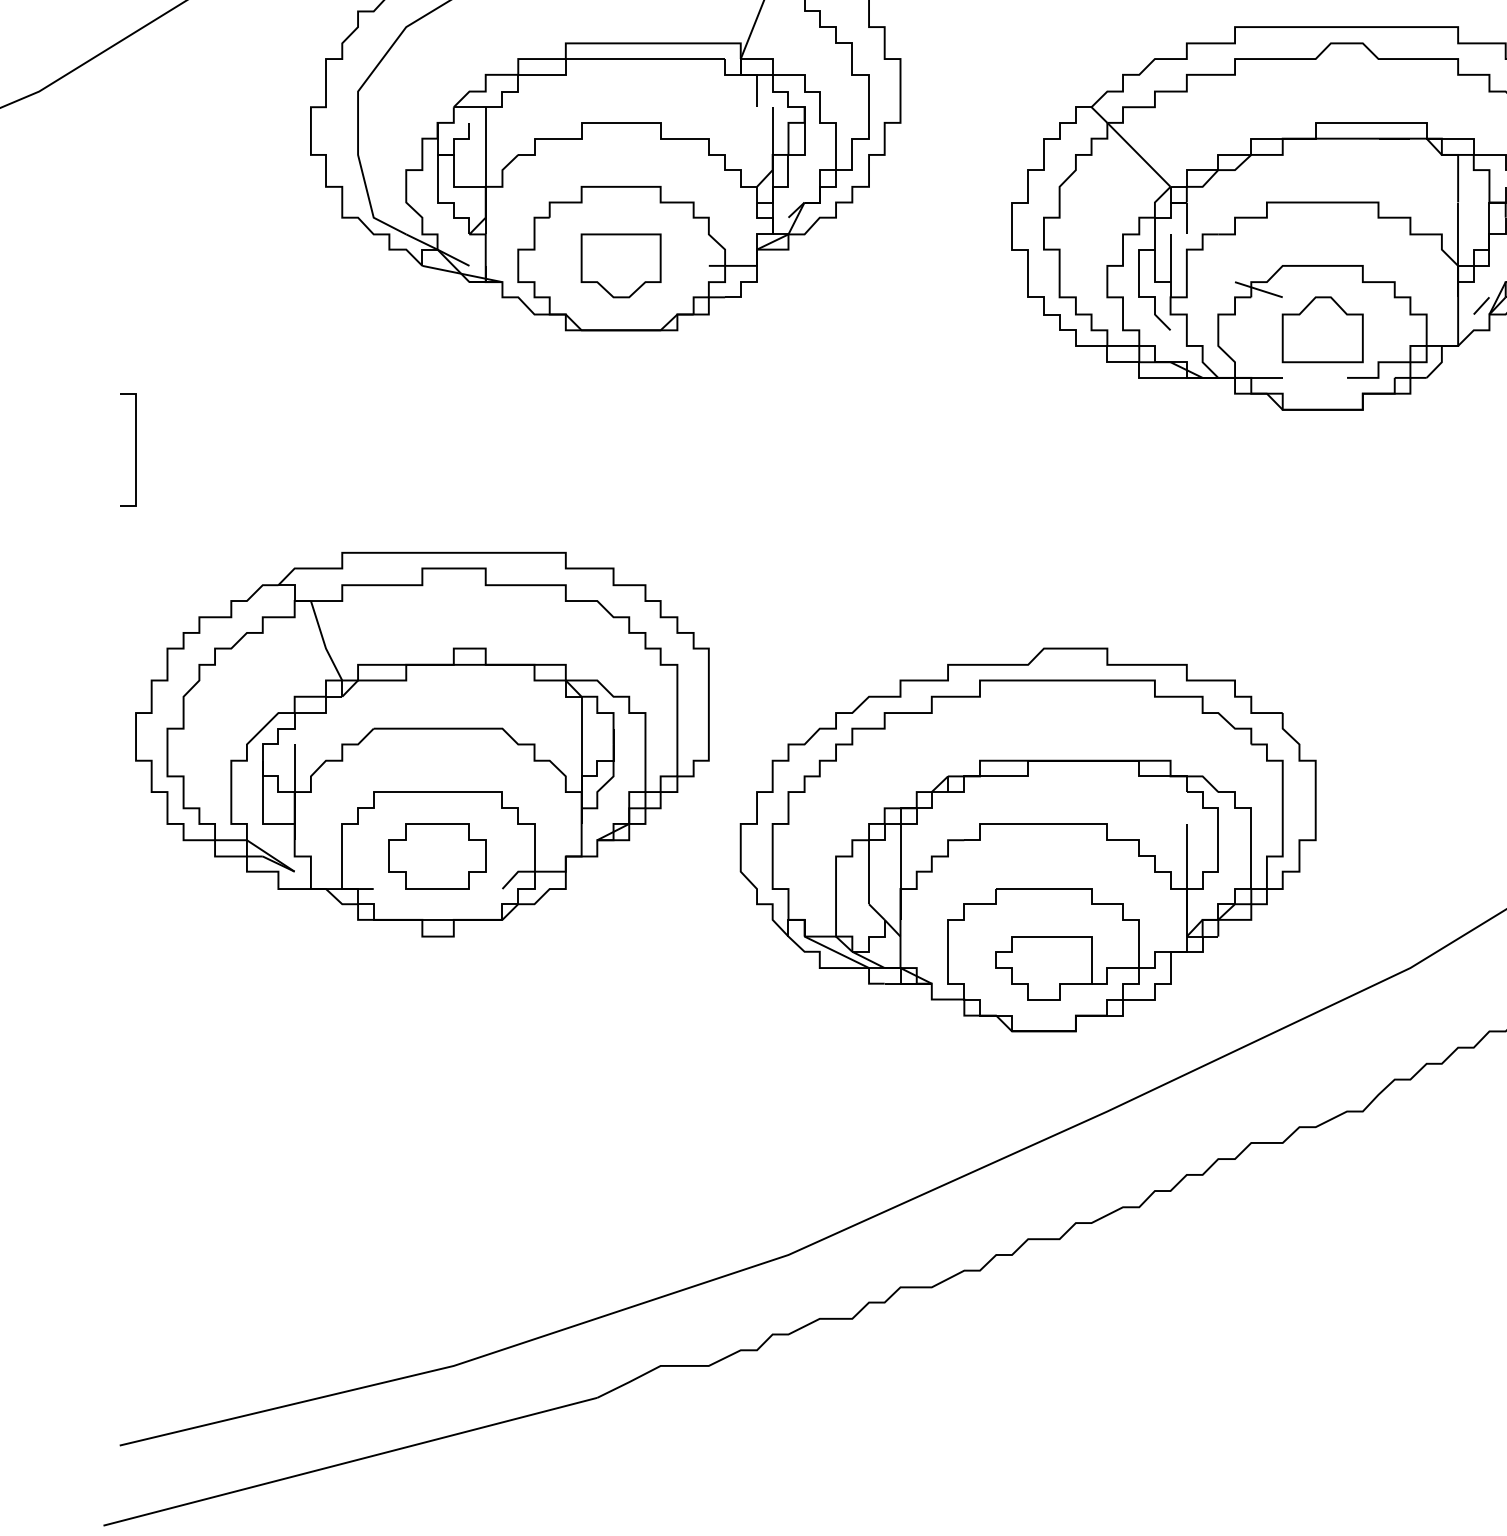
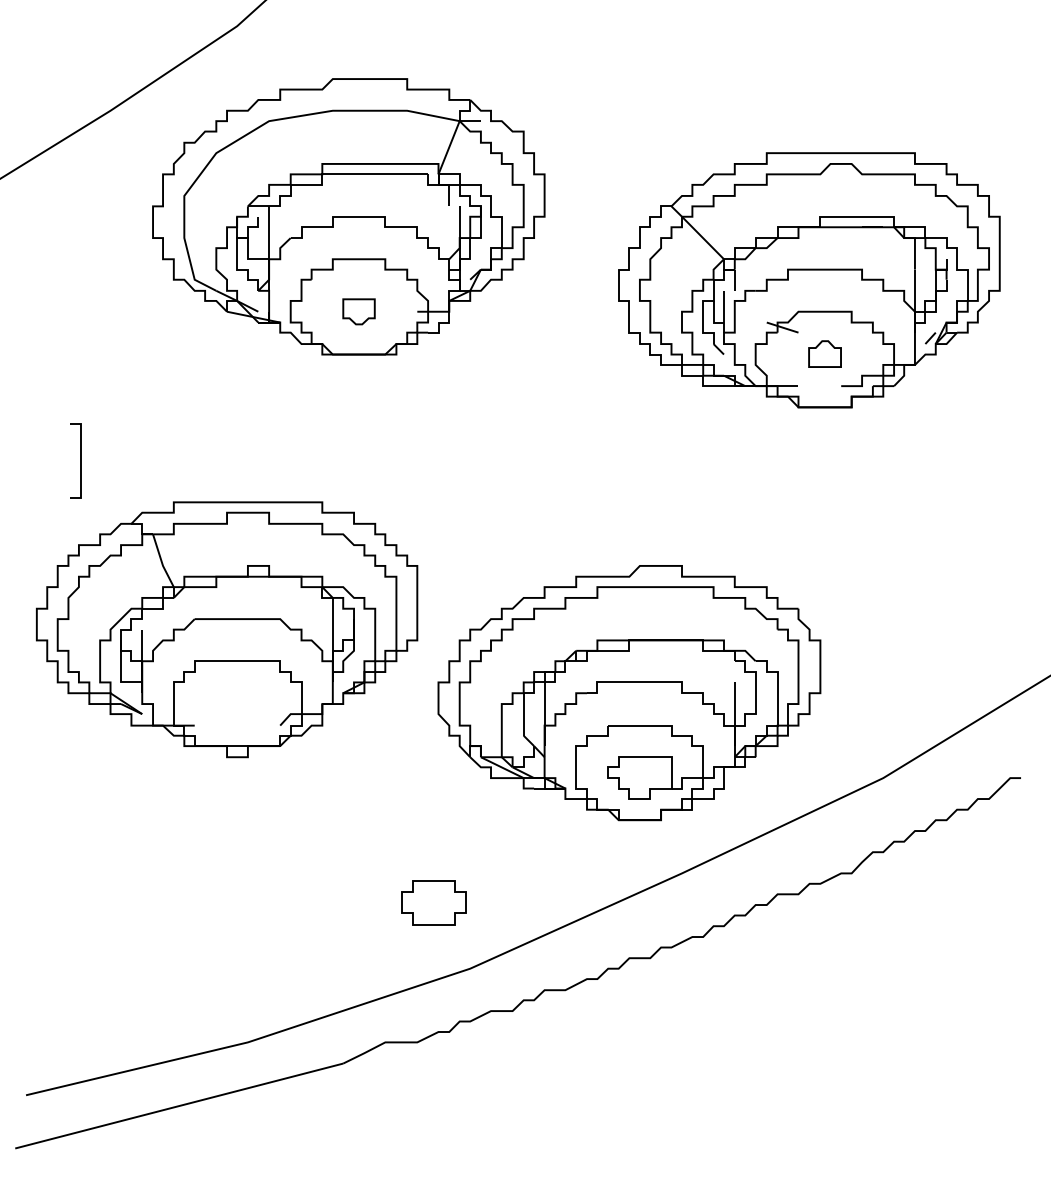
part: (620, 265) -> (358, 311), size x0.6
part: (1321, 328) -> (824, 353), size x0.6
curve: (135, 449) -> (80, 460), moved
part: (436, 855) -> (433, 902), moved

